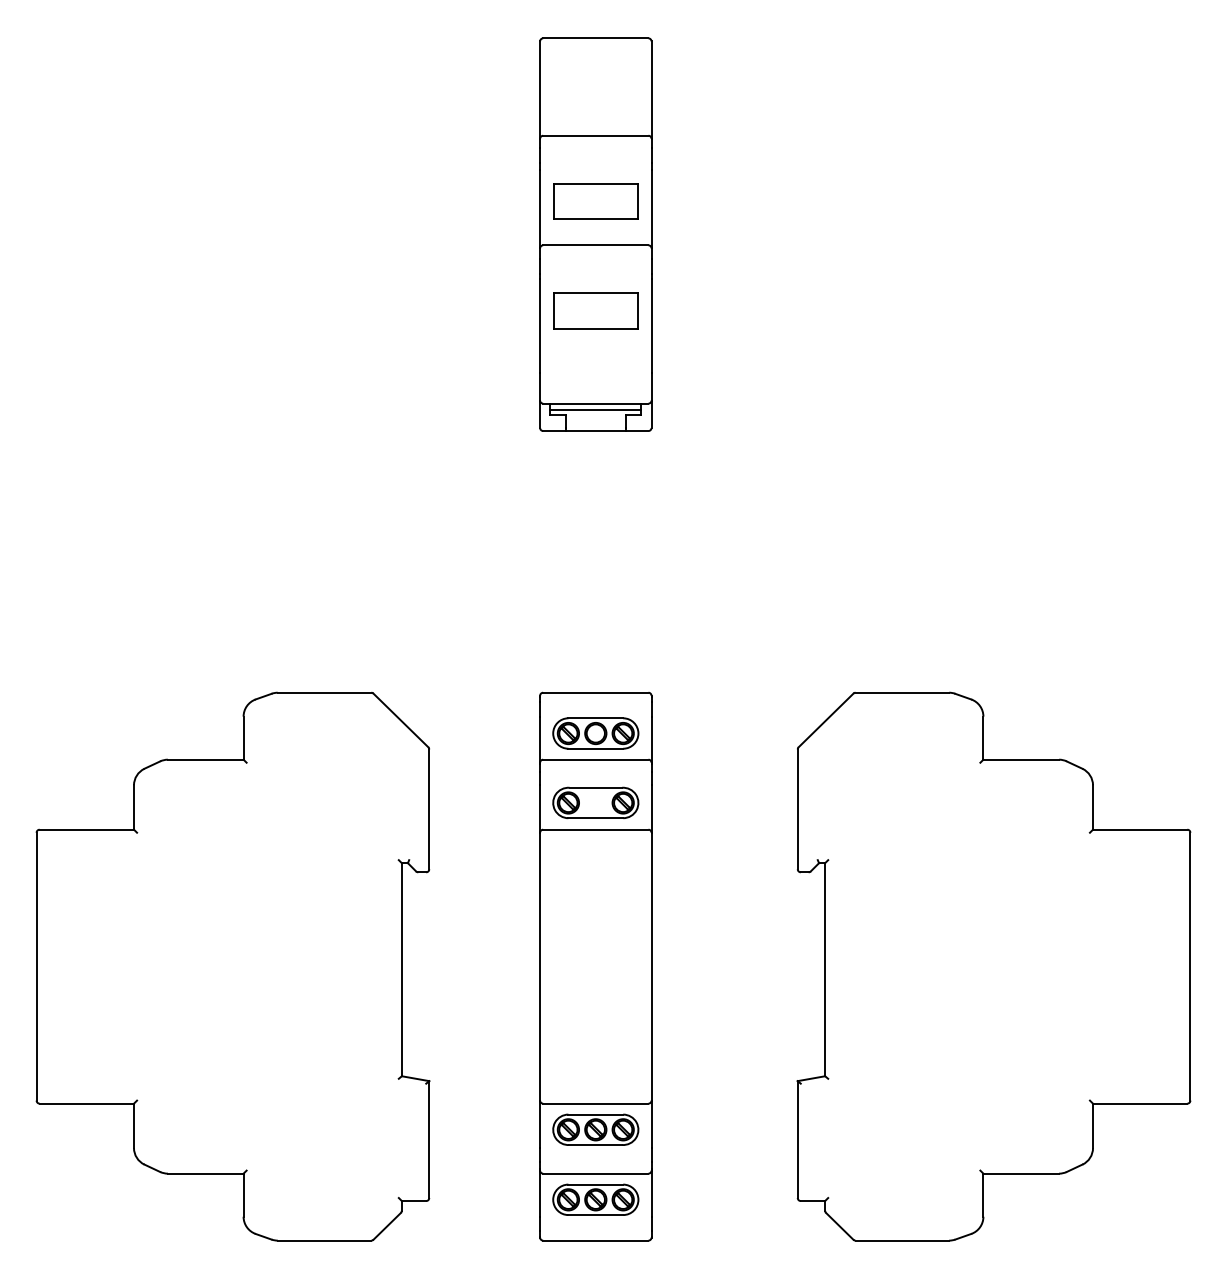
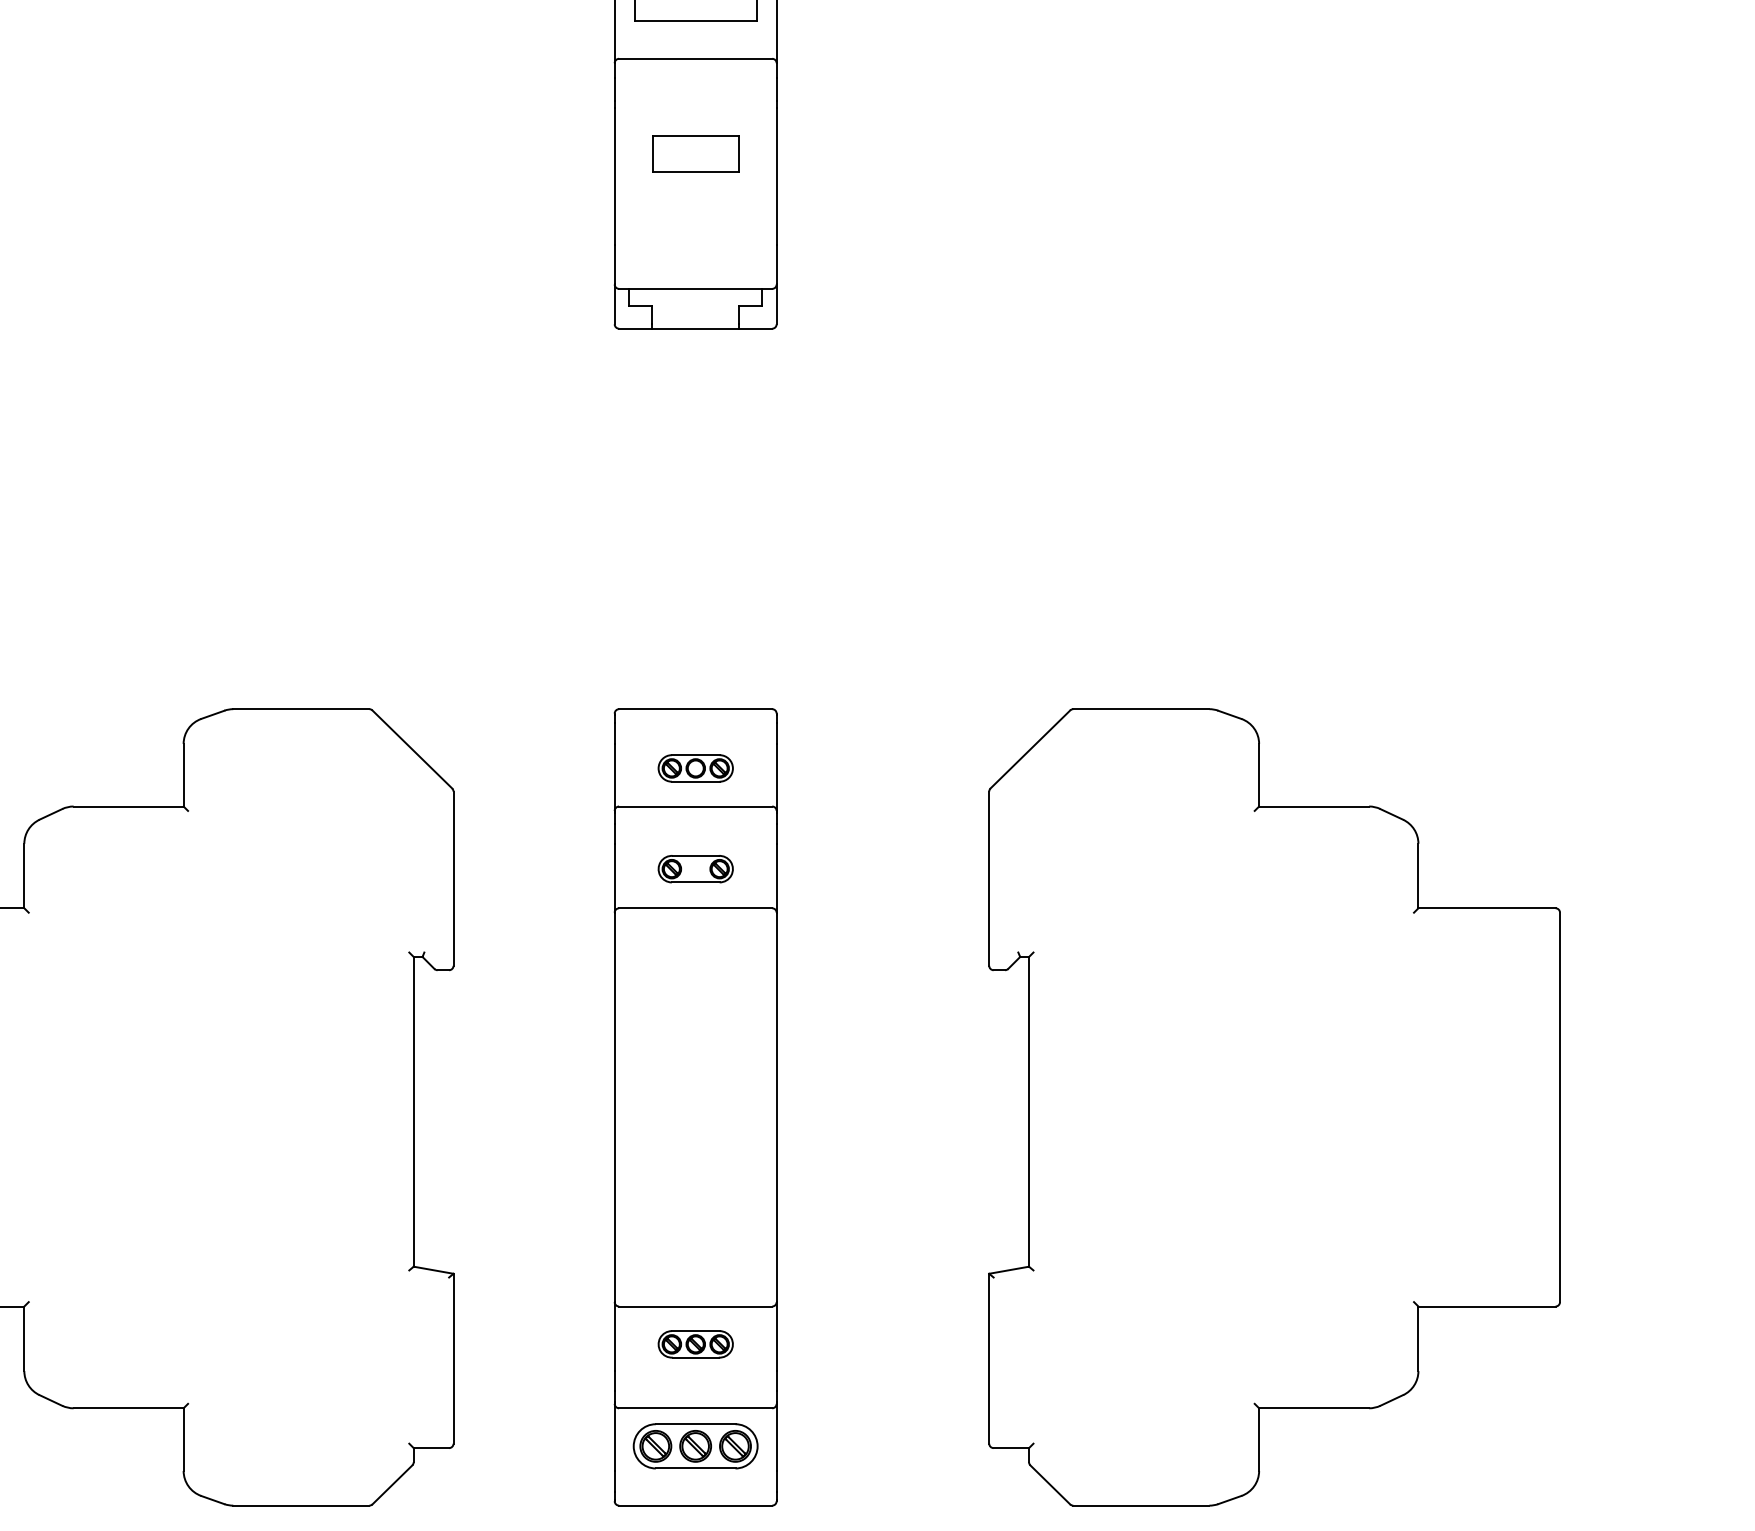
part: (595, 310) -> (695, 153), size x0.7
line: (595, 409) -> (695, 297), removed
part: (595, 733) -> (695, 768), size x0.6
part: (595, 802) -> (695, 868), size x0.6
part: (595, 1129) -> (695, 1344), size x0.6

